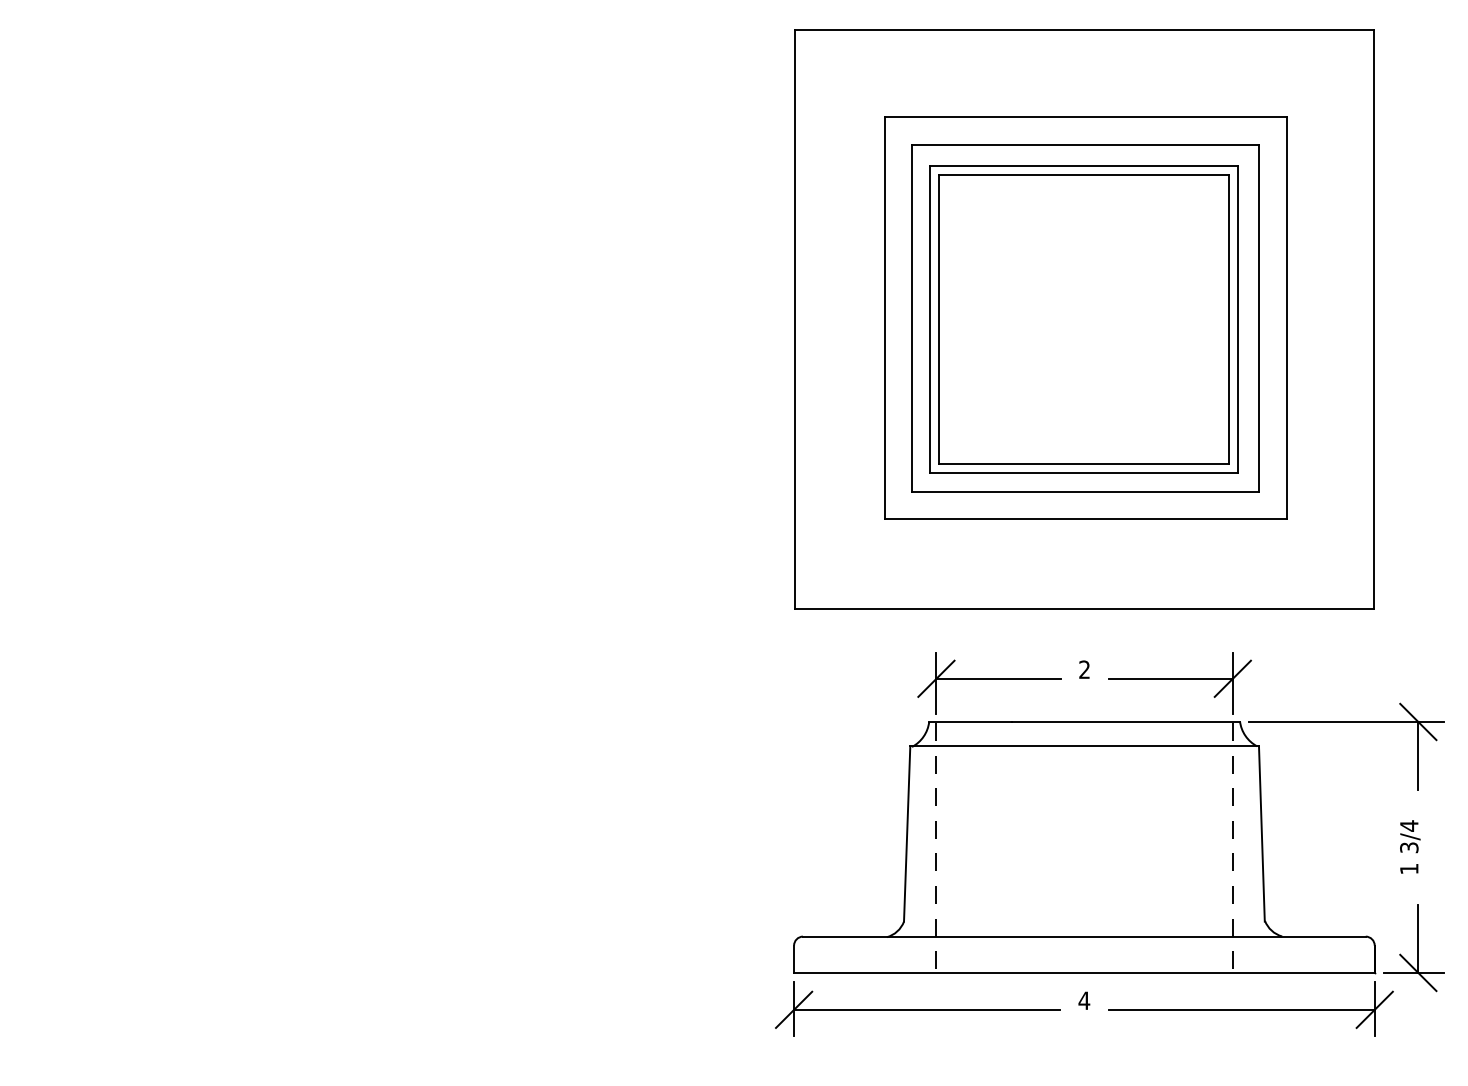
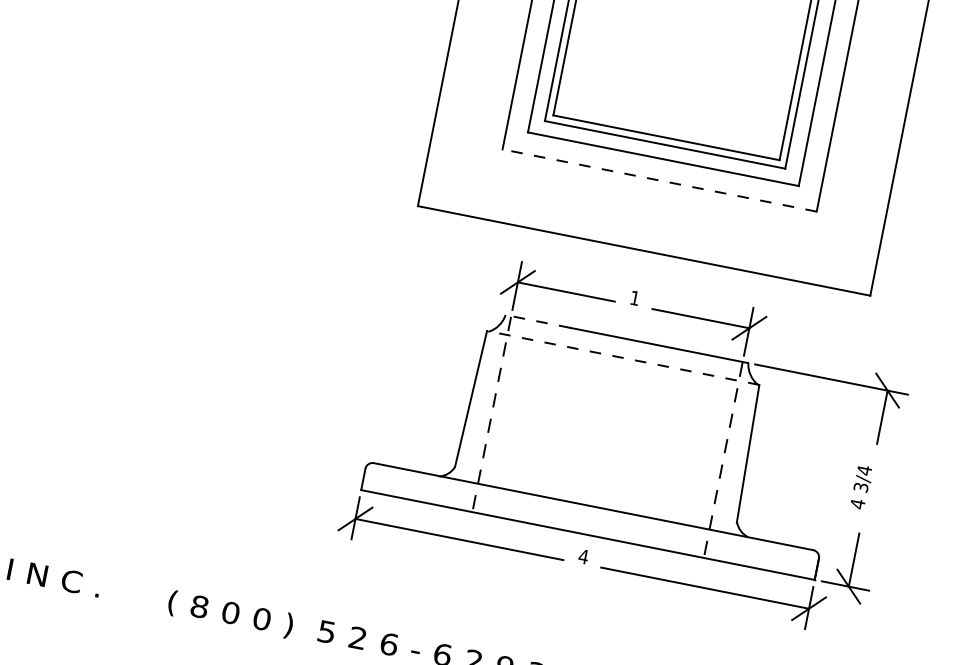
line: (1085, 518) -> (659, 180), solid -> dashed
text: (1084, 669) -> (634, 298), 2 -> 1
line: (970, 722) -> (537, 321), solid -> dashed
line: (1084, 746) -> (623, 358), solid -> dashed
text: (1409, 868) -> (858, 503), 1 -> 4

